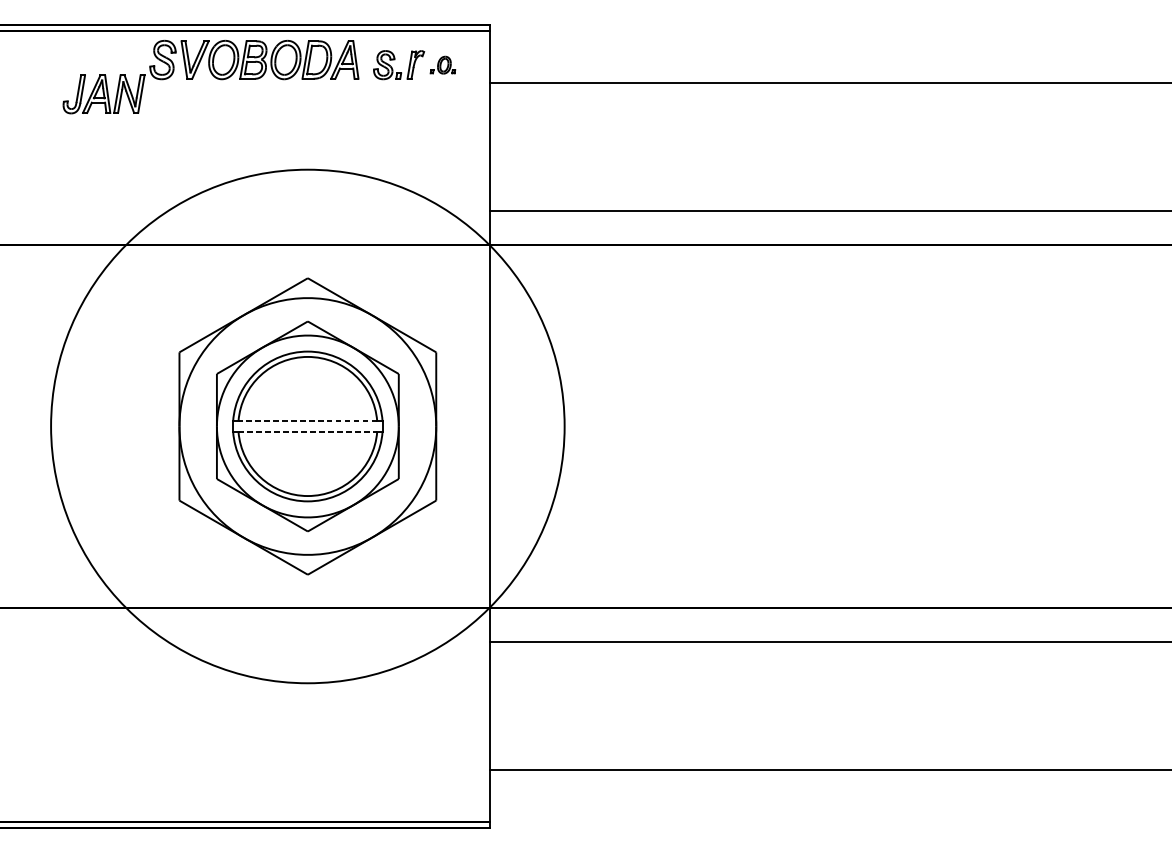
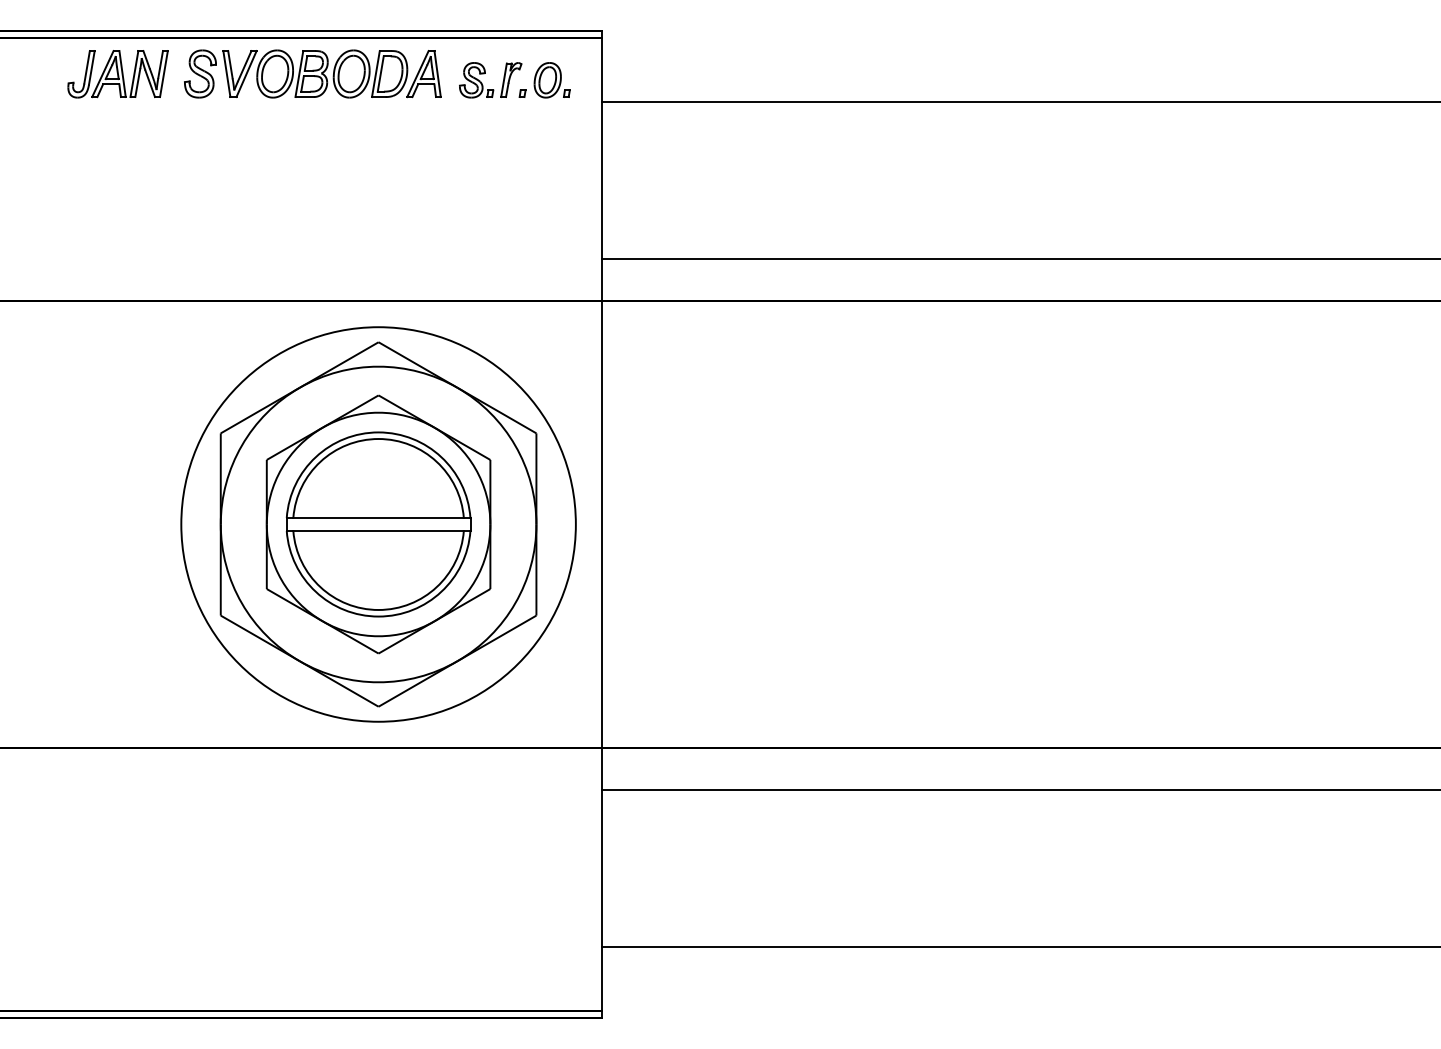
part: (442, 65) -> (544, 80), size x1.67
part: (103, 94) -> (117, 74), moved
line: (307, 420) -> (378, 517), dashed -> solid
circle: (307, 426) -> (378, 524), size x0.62
line: (308, 432) -> (379, 531), dashed -> solid

